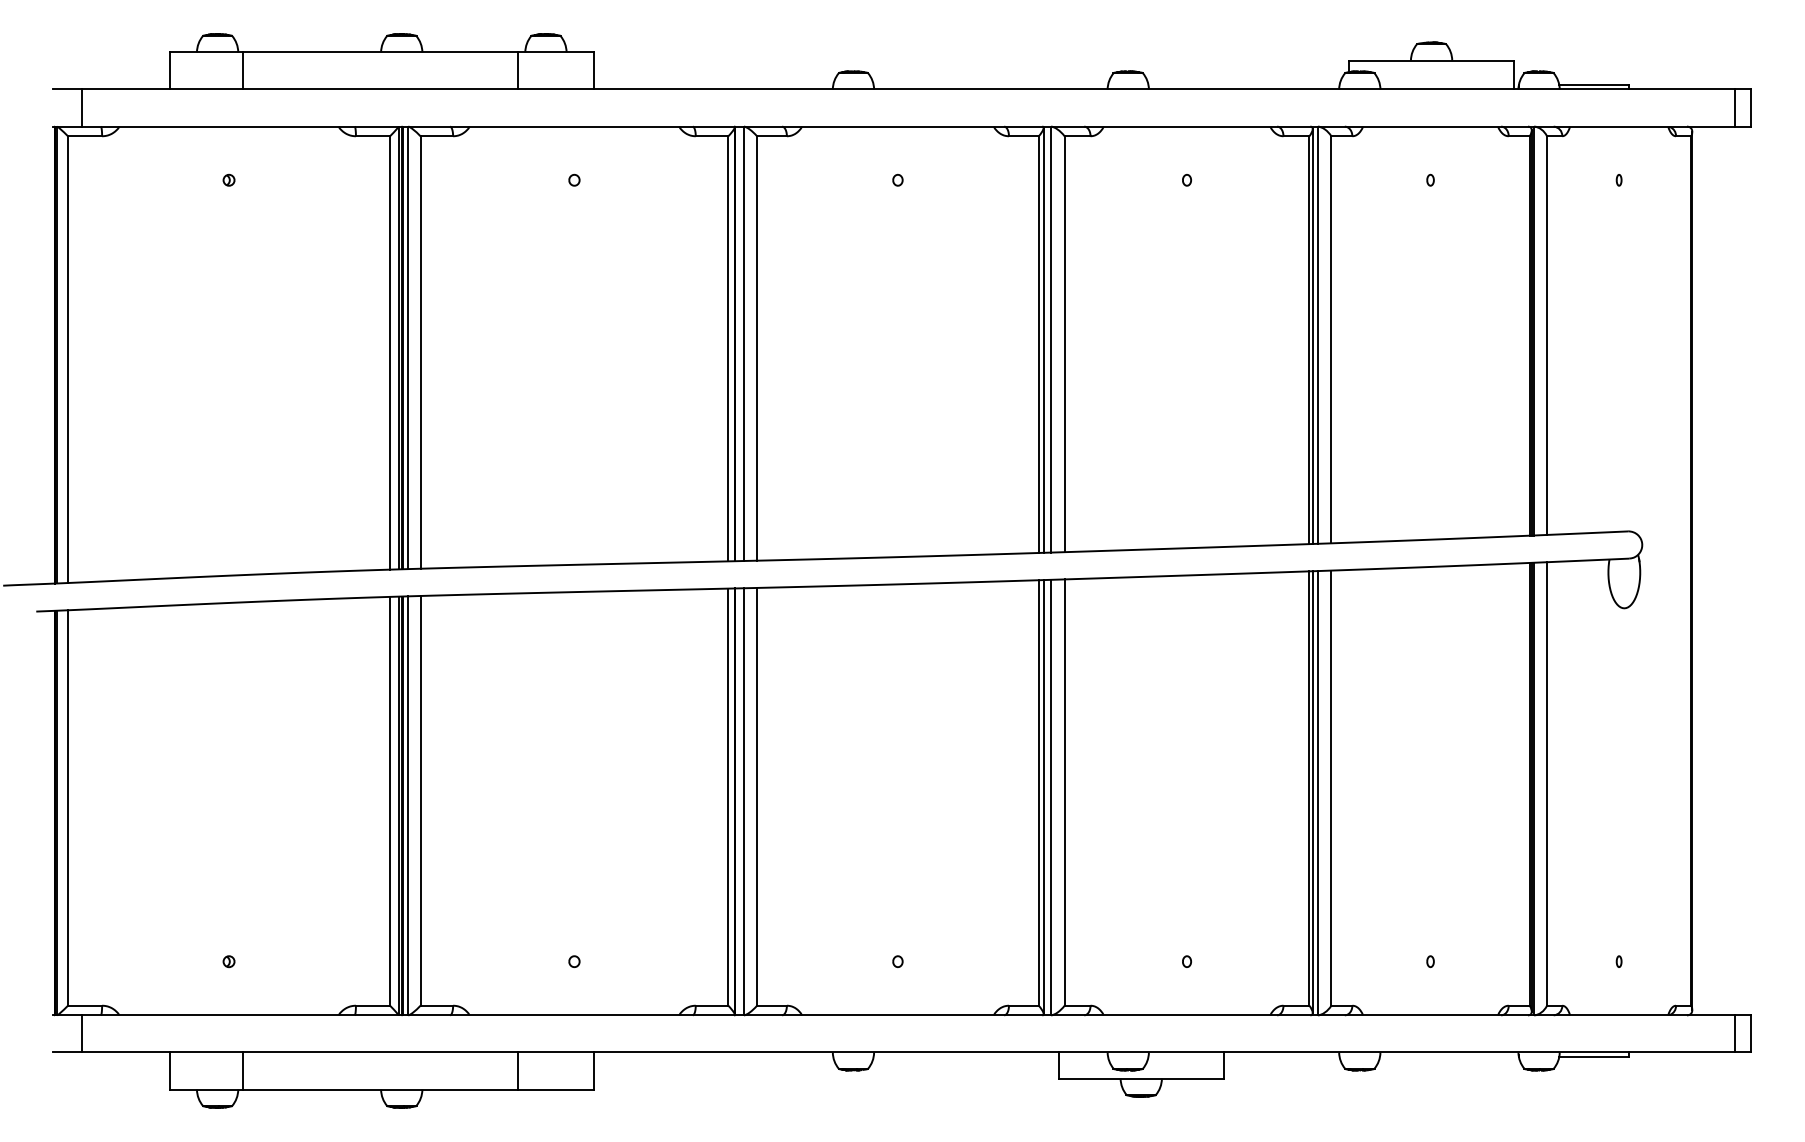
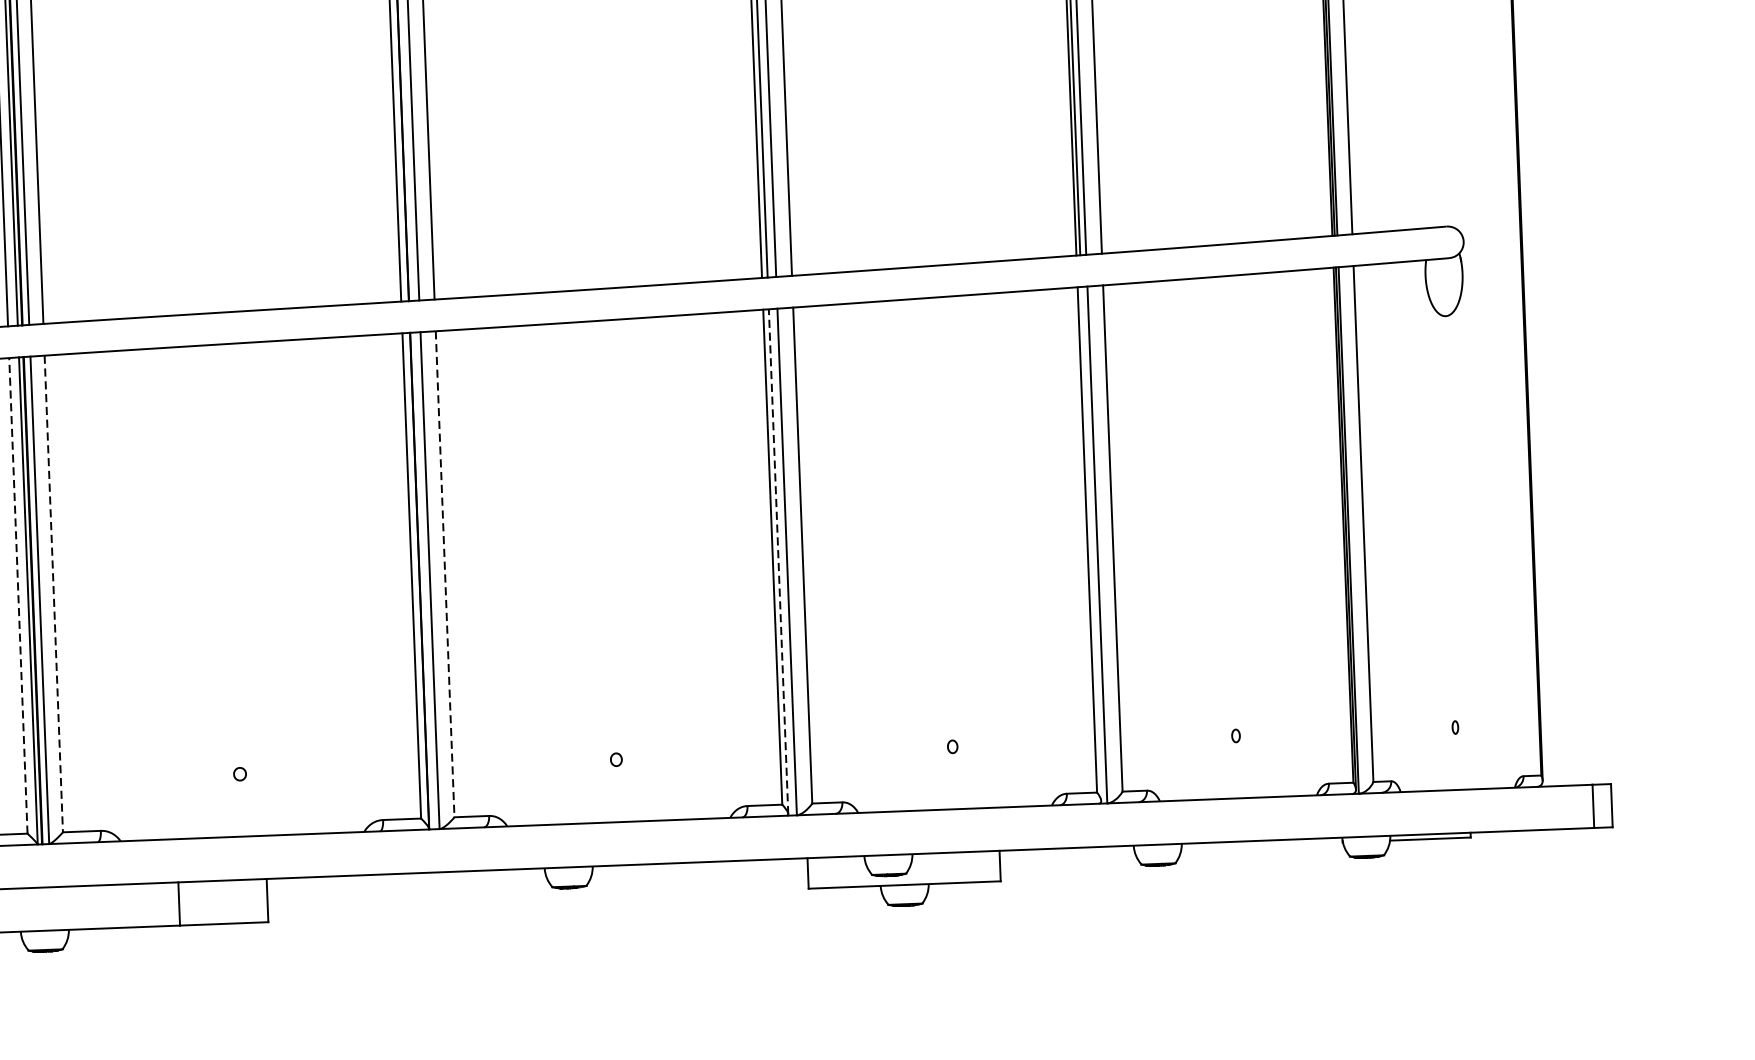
line: (1312, 791) -> (1091, 543), removed
line: (757, 796) -> (445, 573), solid -> dashed
line: (1043, 797) -> (778, 562), solid -> dashed
line: (390, 800) -> (18, 594), solid -> dashed
line: (420, 800) -> (53, 593), solid -> dashed

